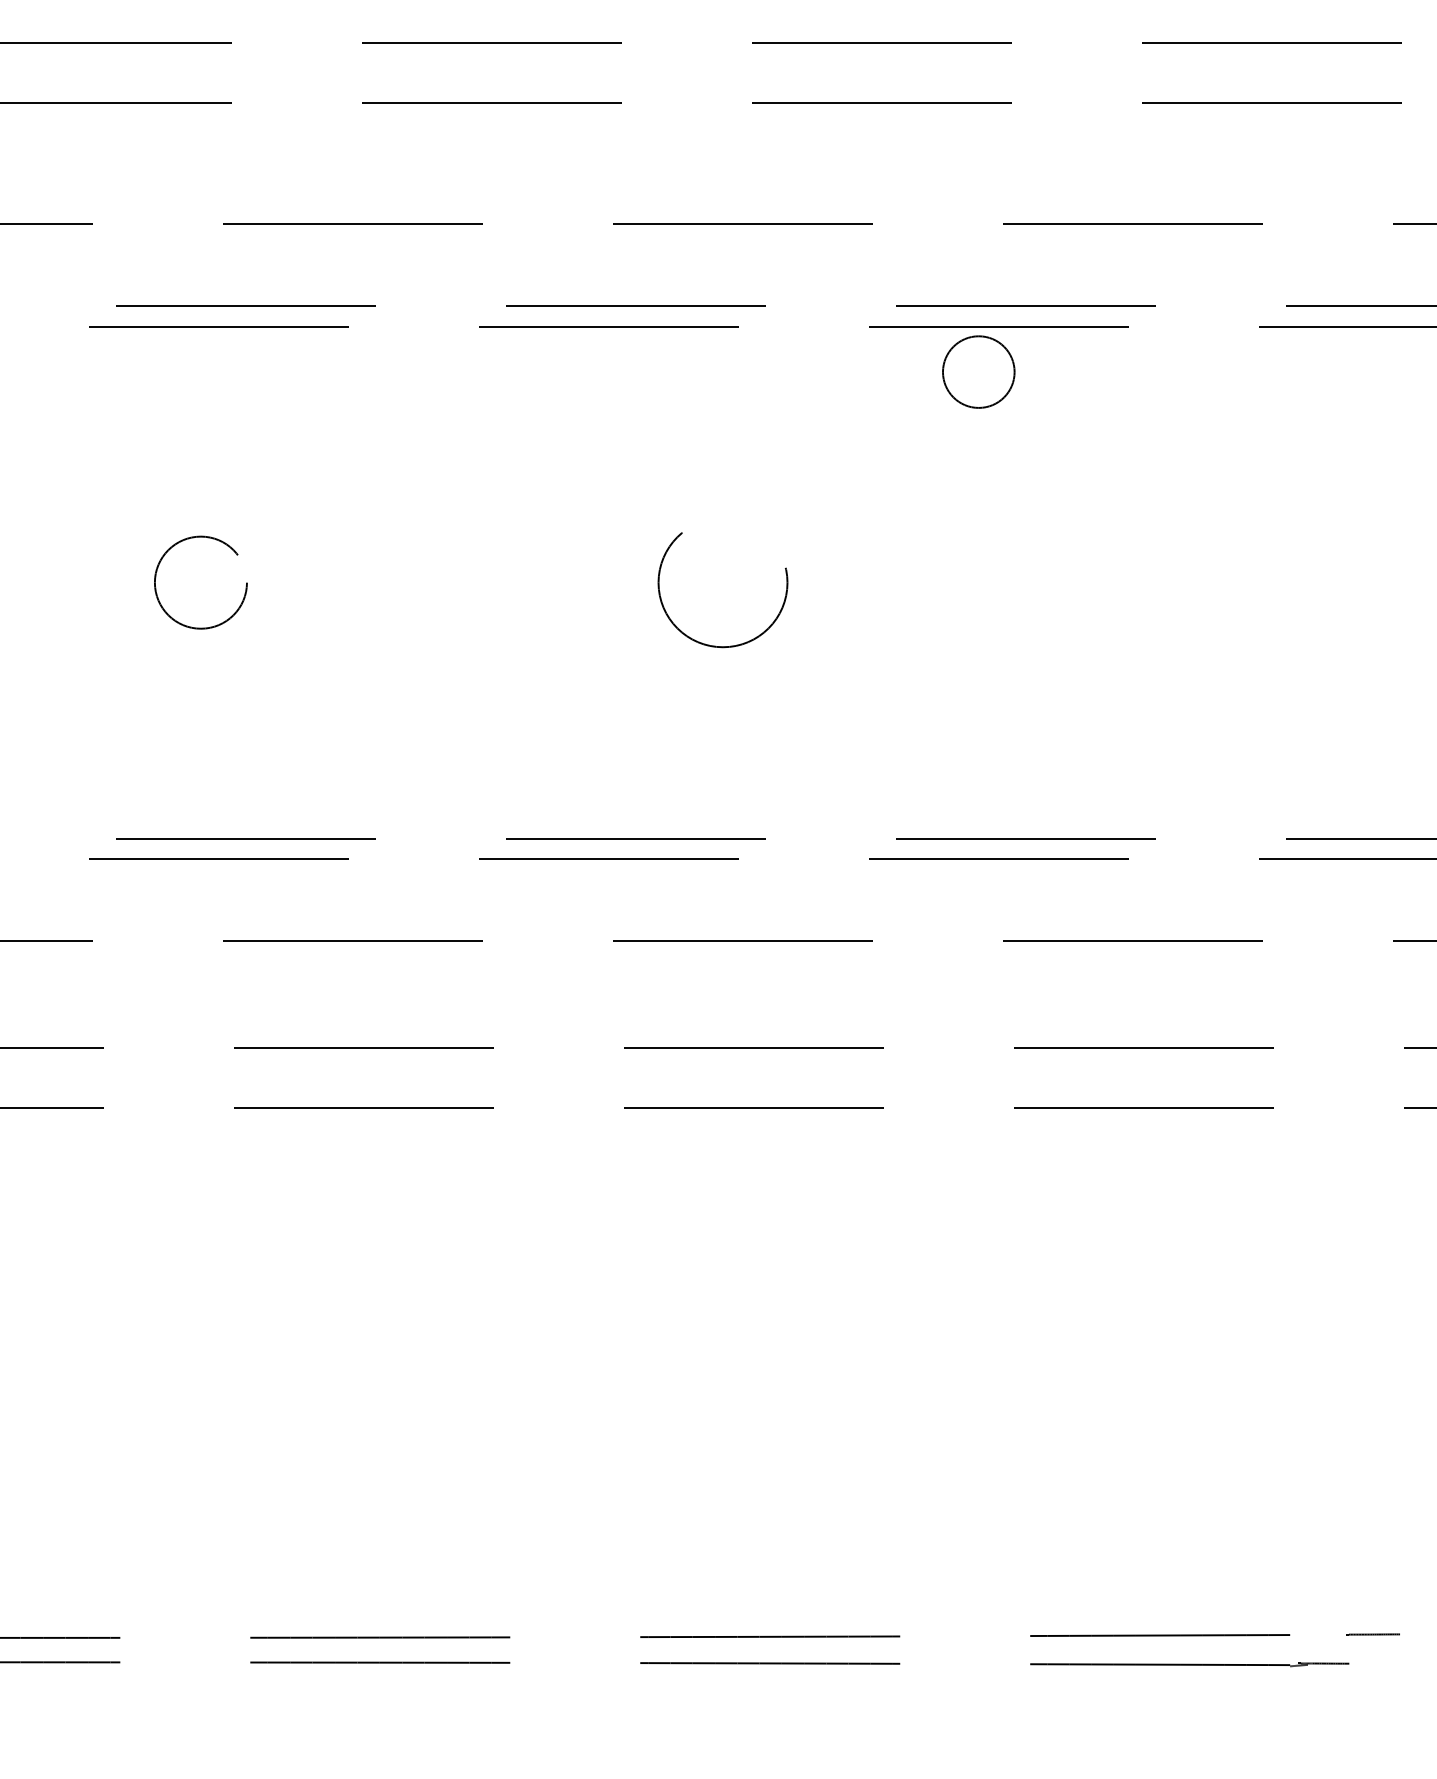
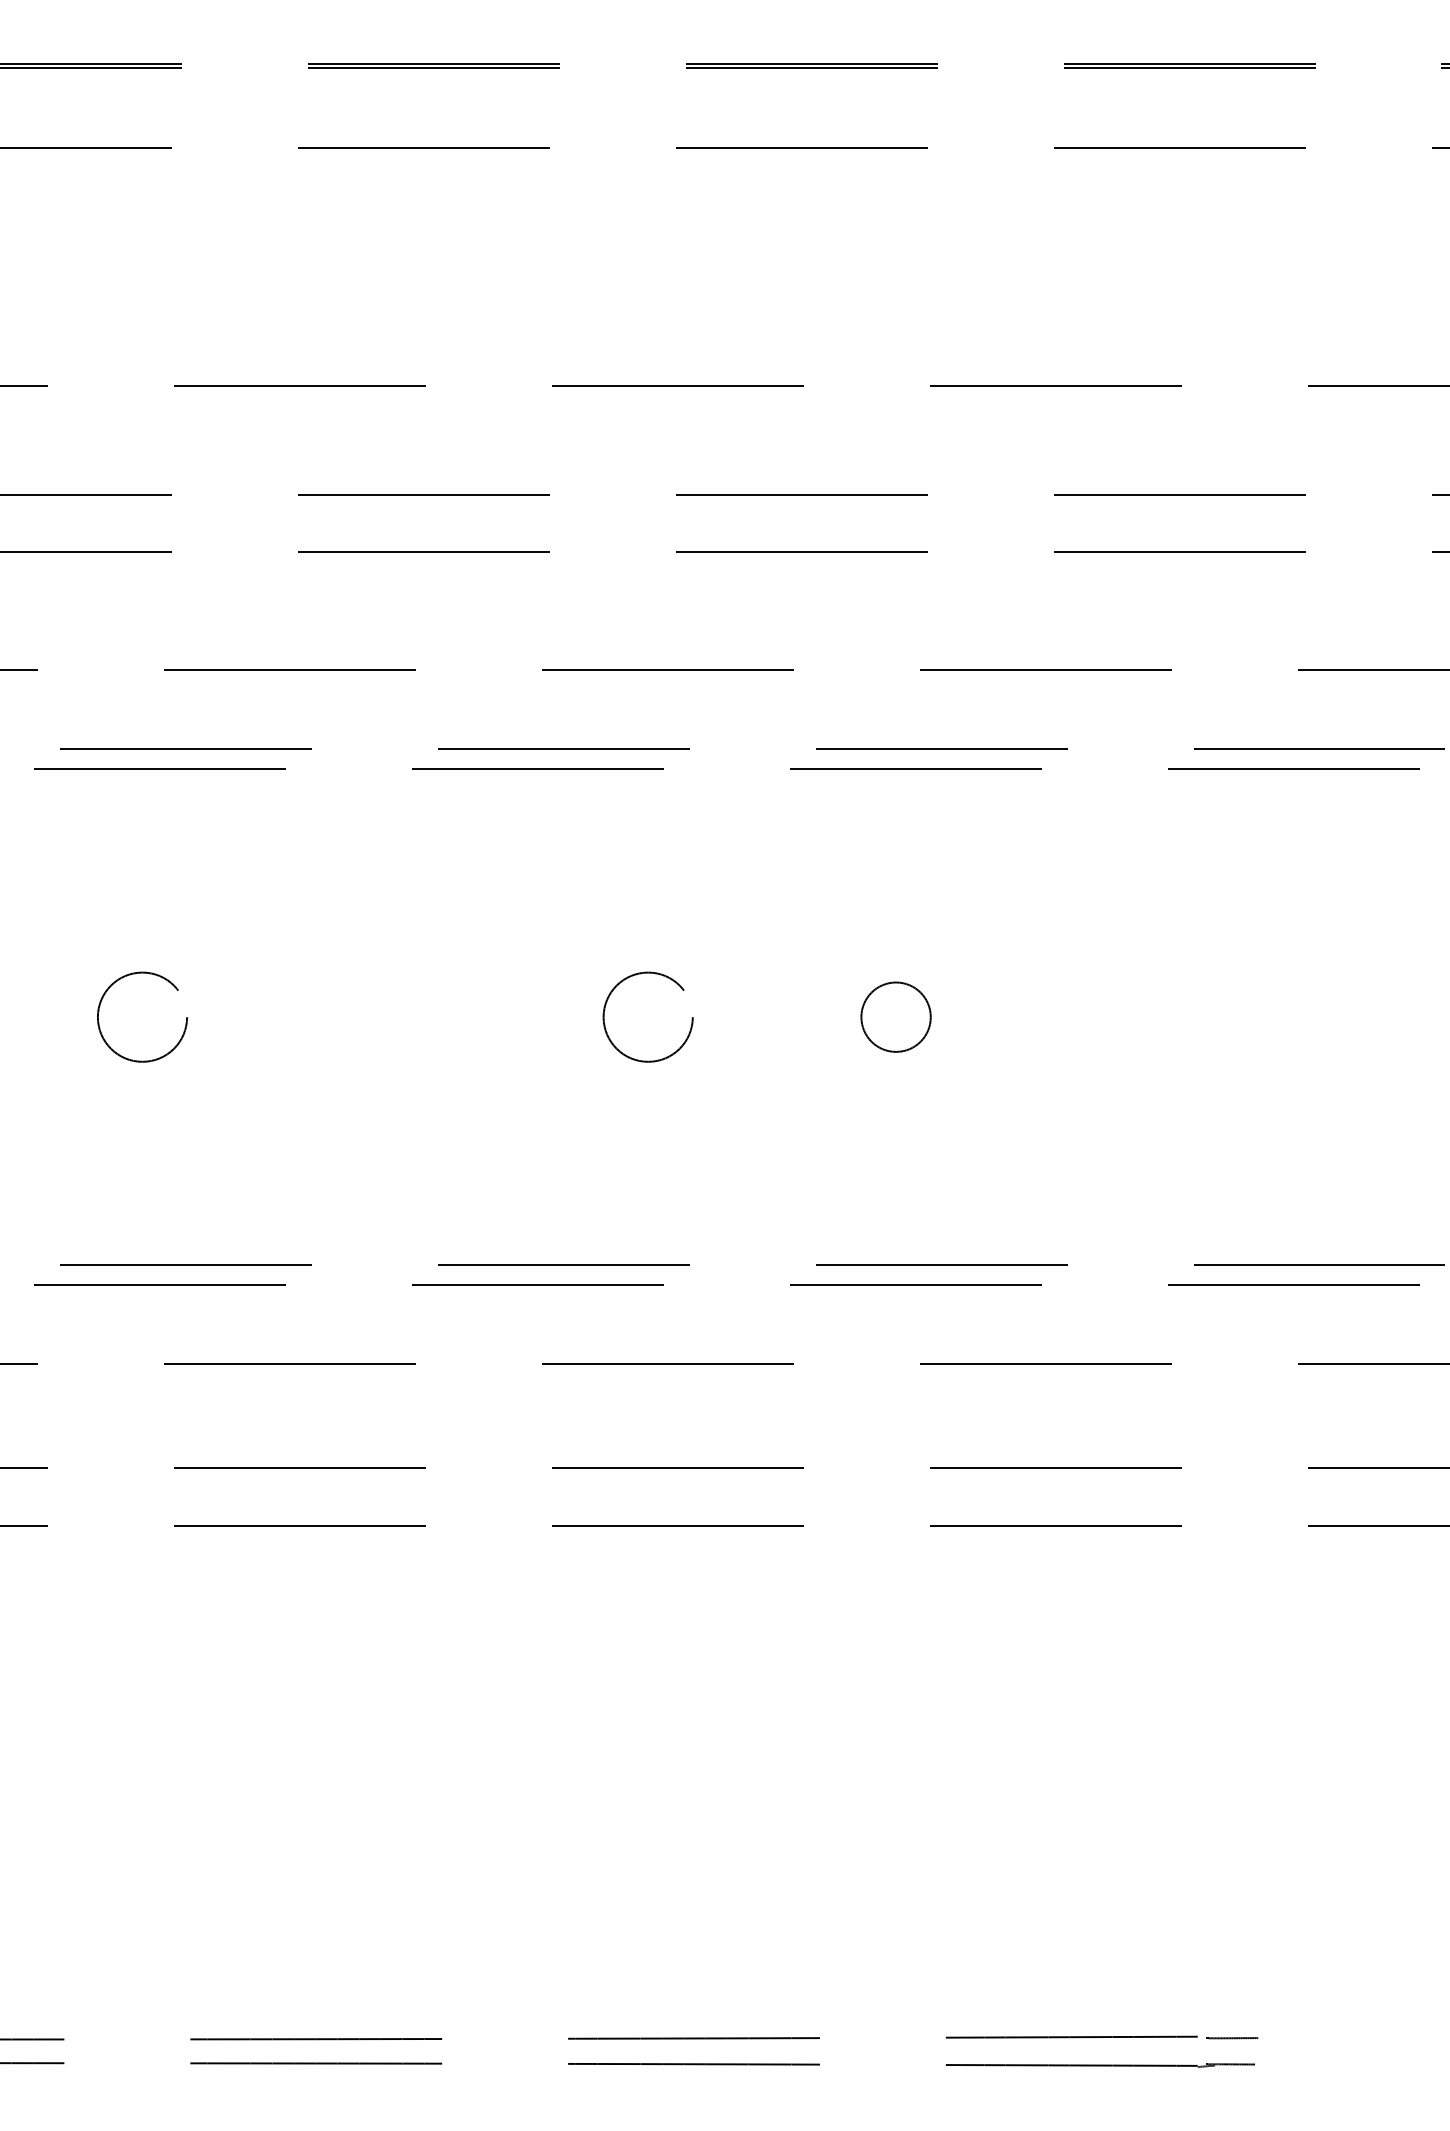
circle: (978, 371) -> (895, 1016), moved
circle: (722, 581) -> (647, 1016), size x0.71
line: (1373, 1634) -> (1232, 2038), moved

